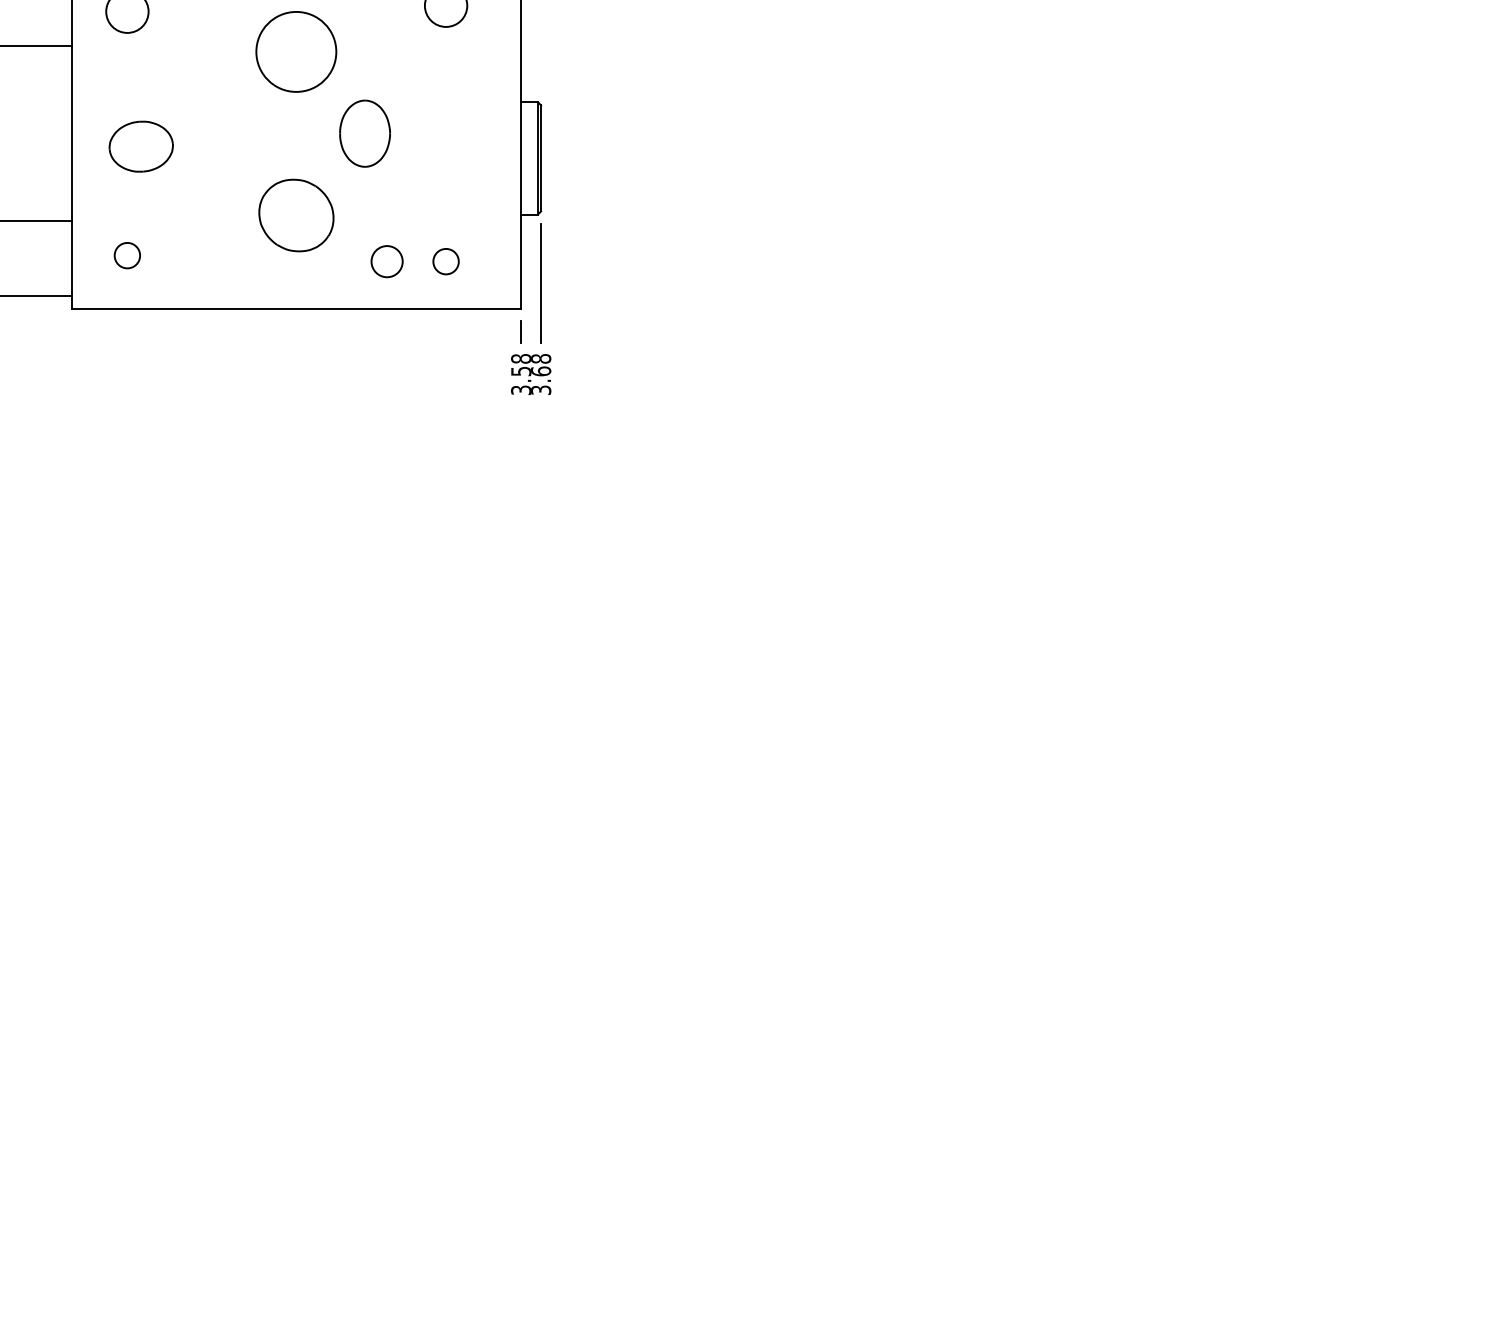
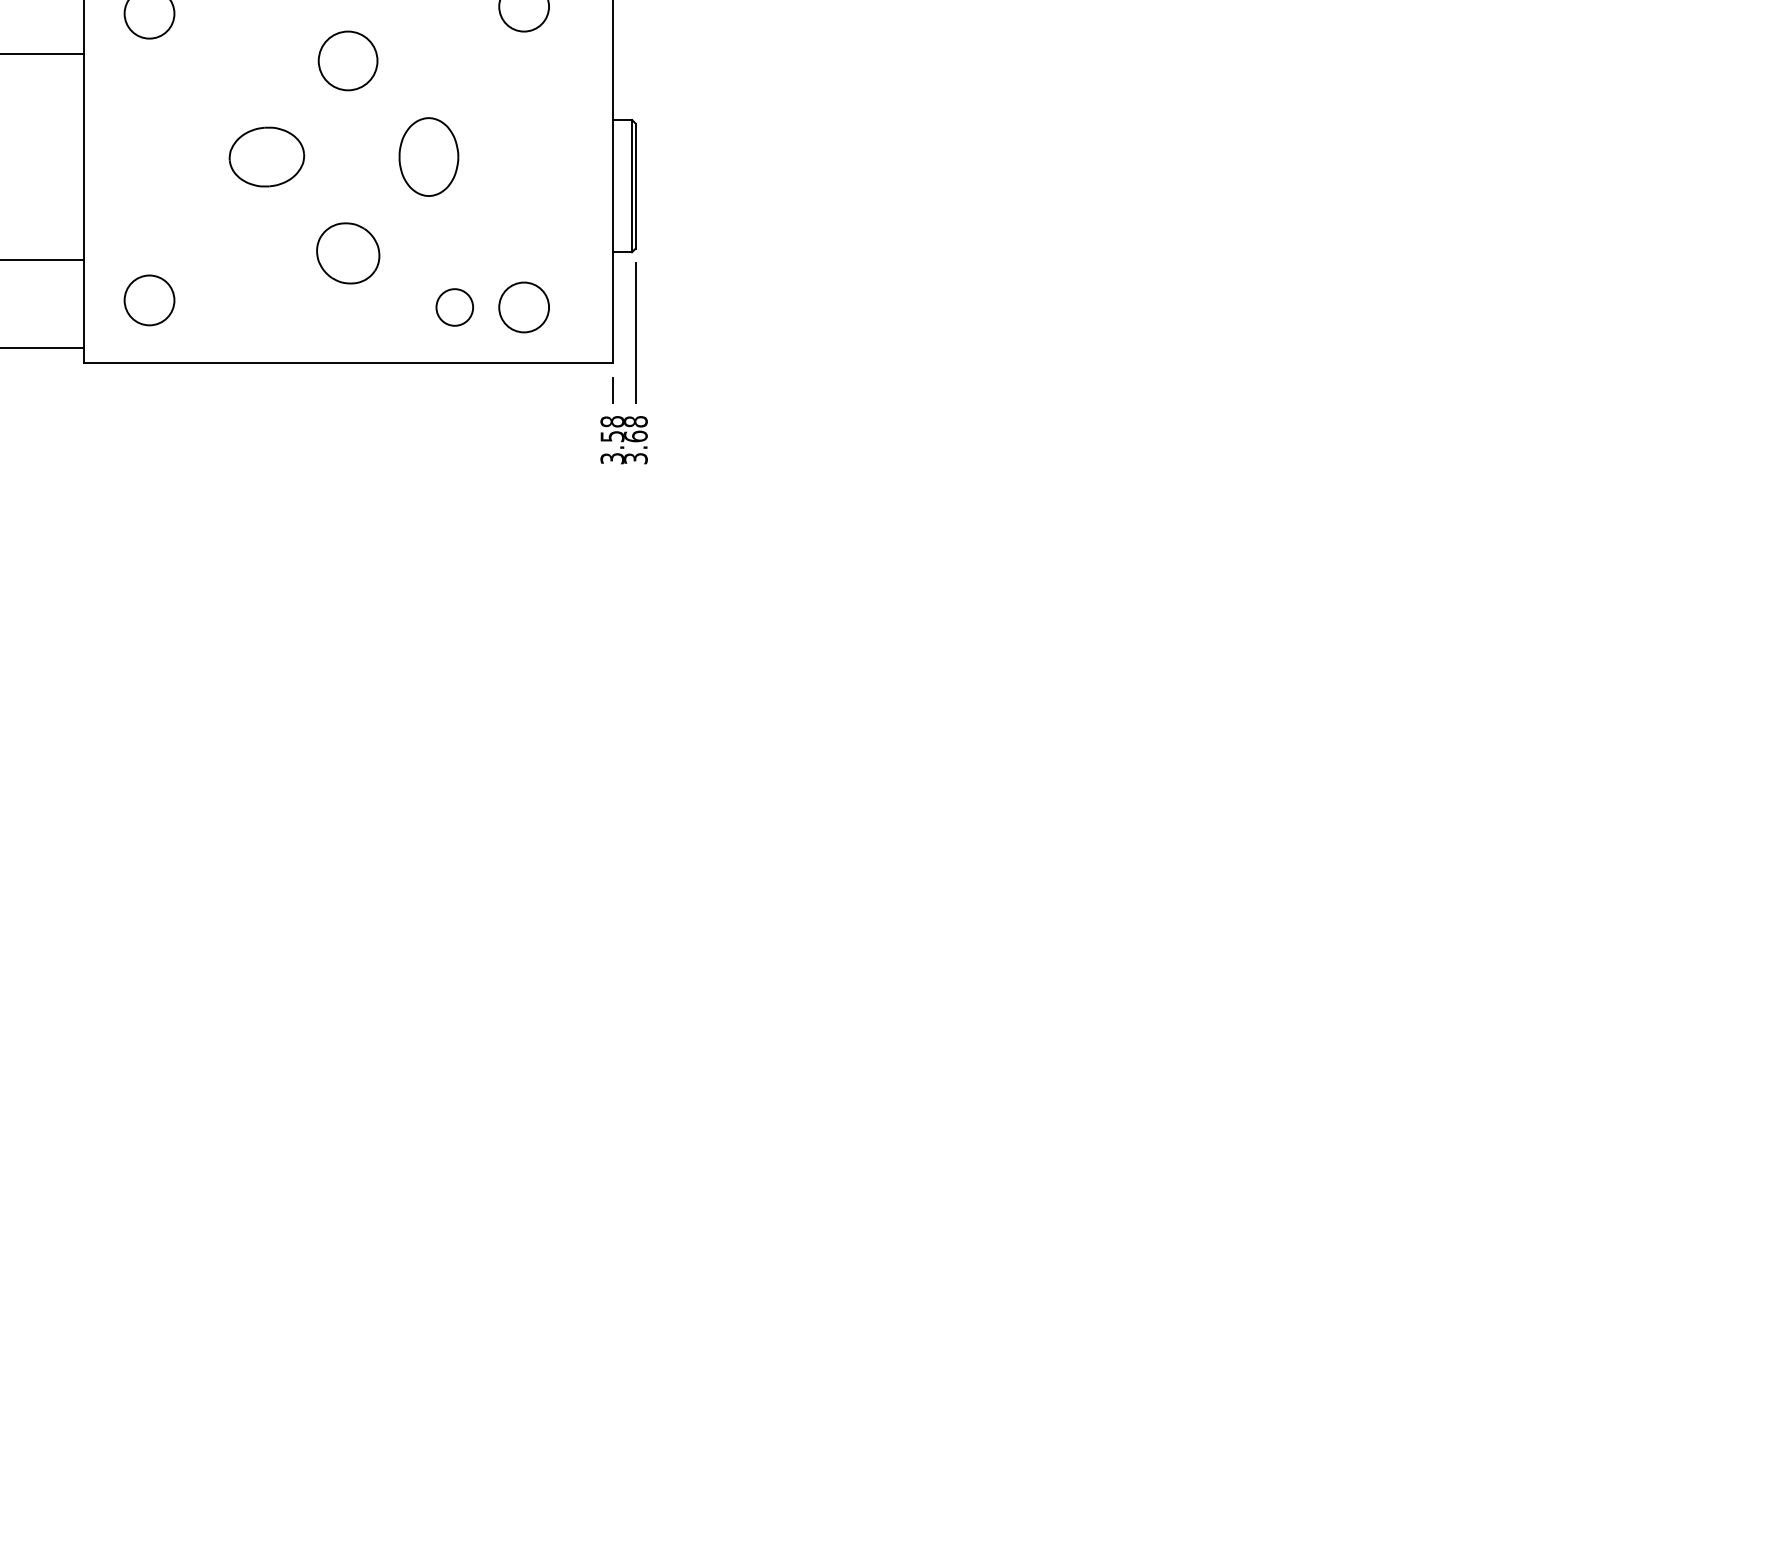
circle: (296, 51) -> (348, 60), size x0.62
part: (140, 146) -> (266, 156), moved
part: (296, 215) -> (348, 253), size x0.71
circle: (127, 255) -> (149, 300), size x1.67
circle: (445, 261) -> (523, 307), size x1.67

